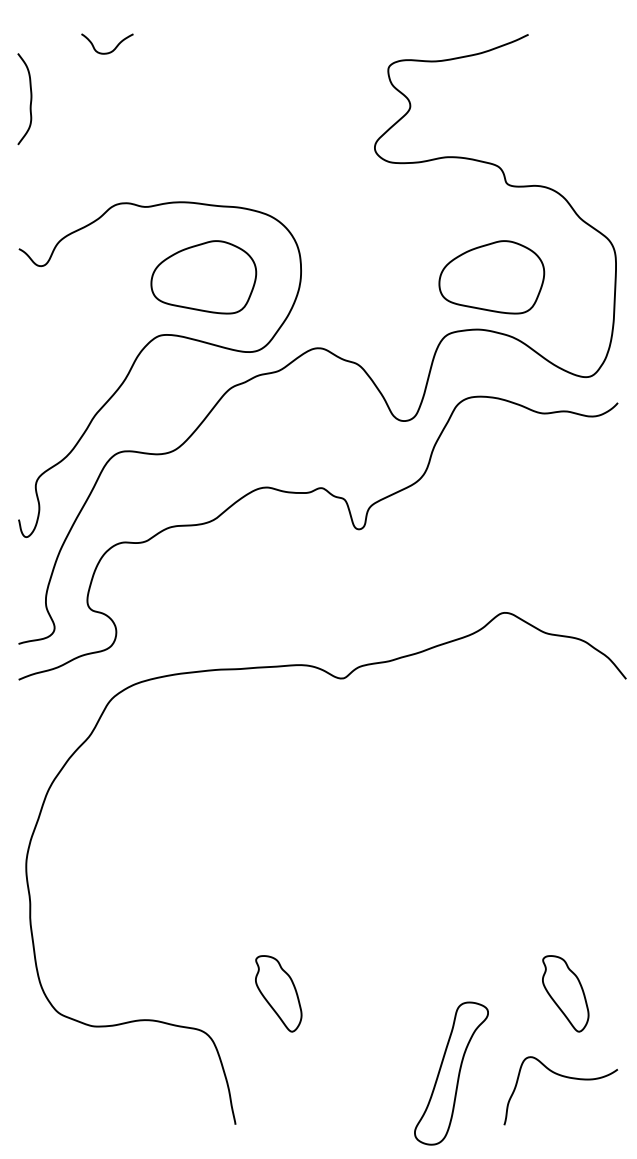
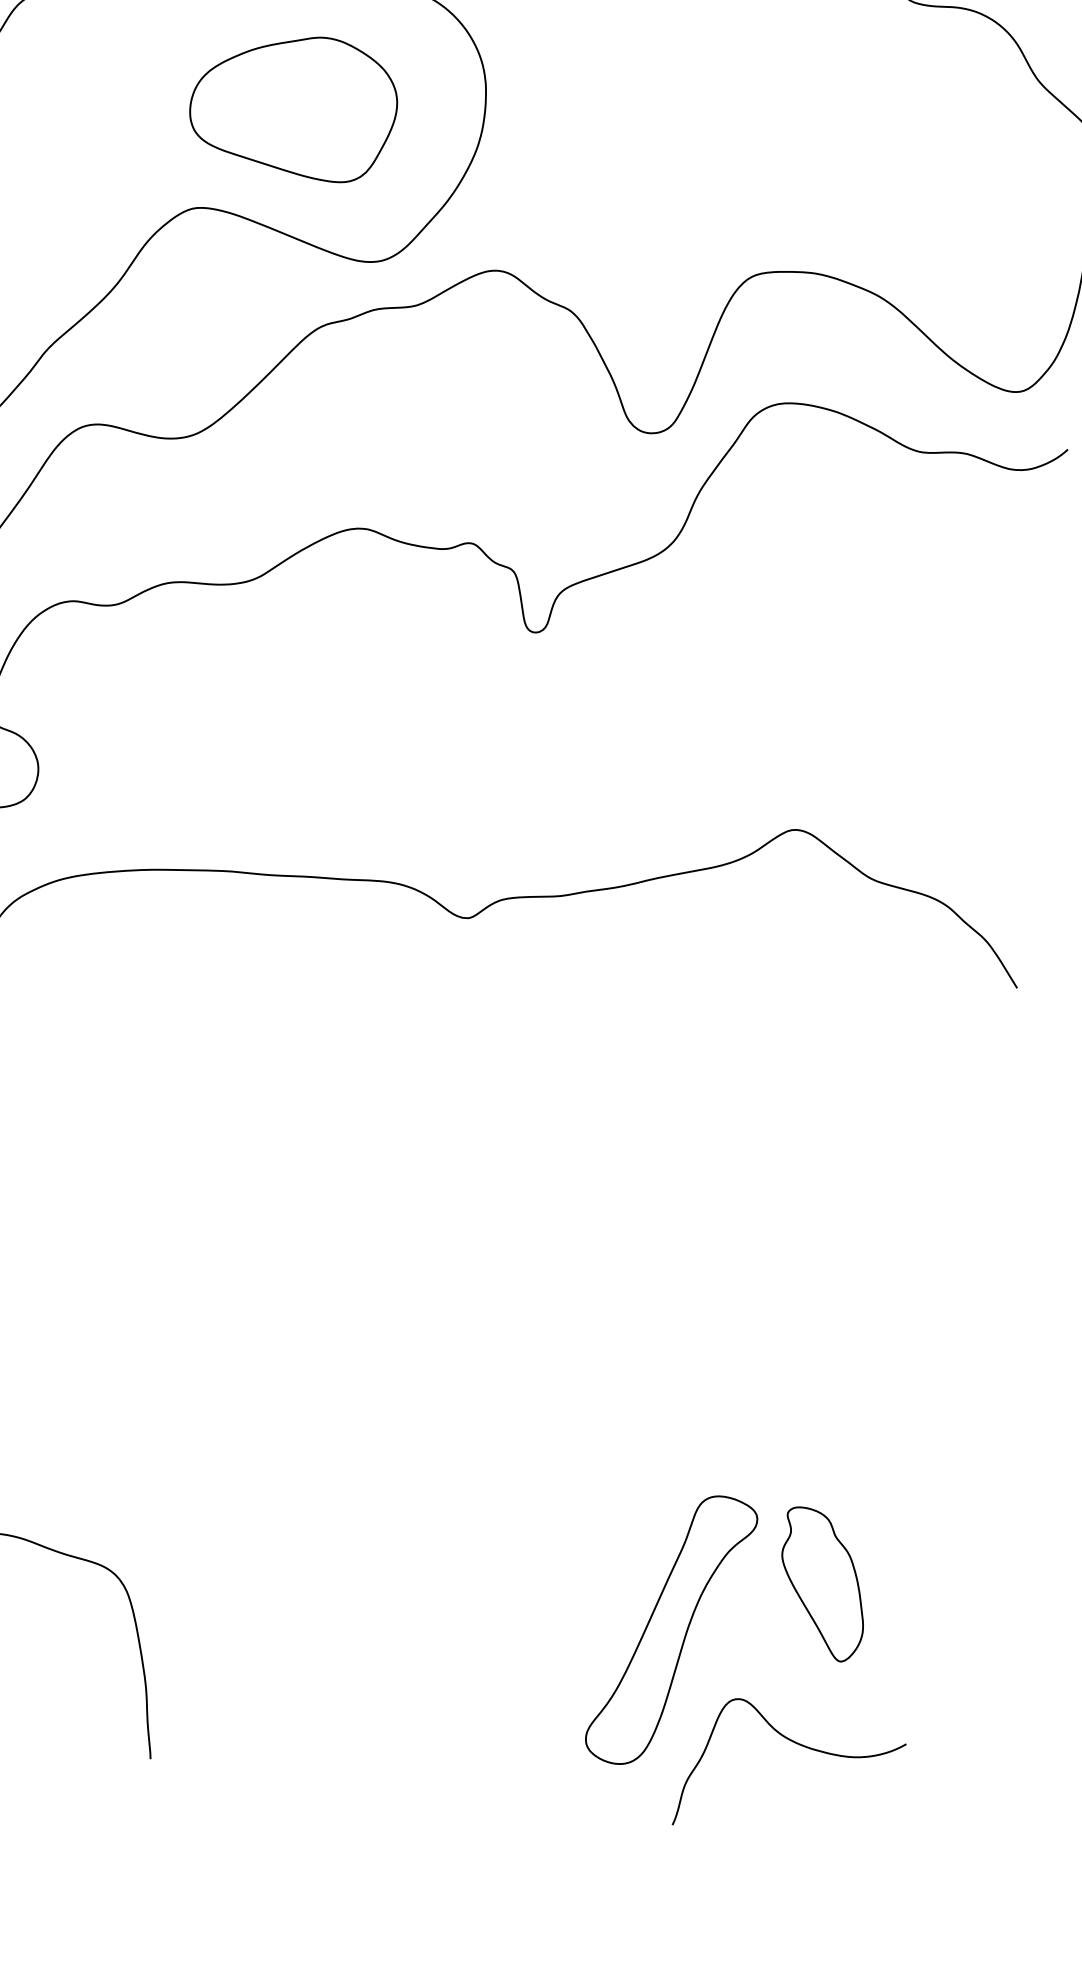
part: (491, 277) -> (852, 175), removed
part: (278, 993) -> (265, 1514), removed
part: (451, 1073) -> (671, 1630), moved

